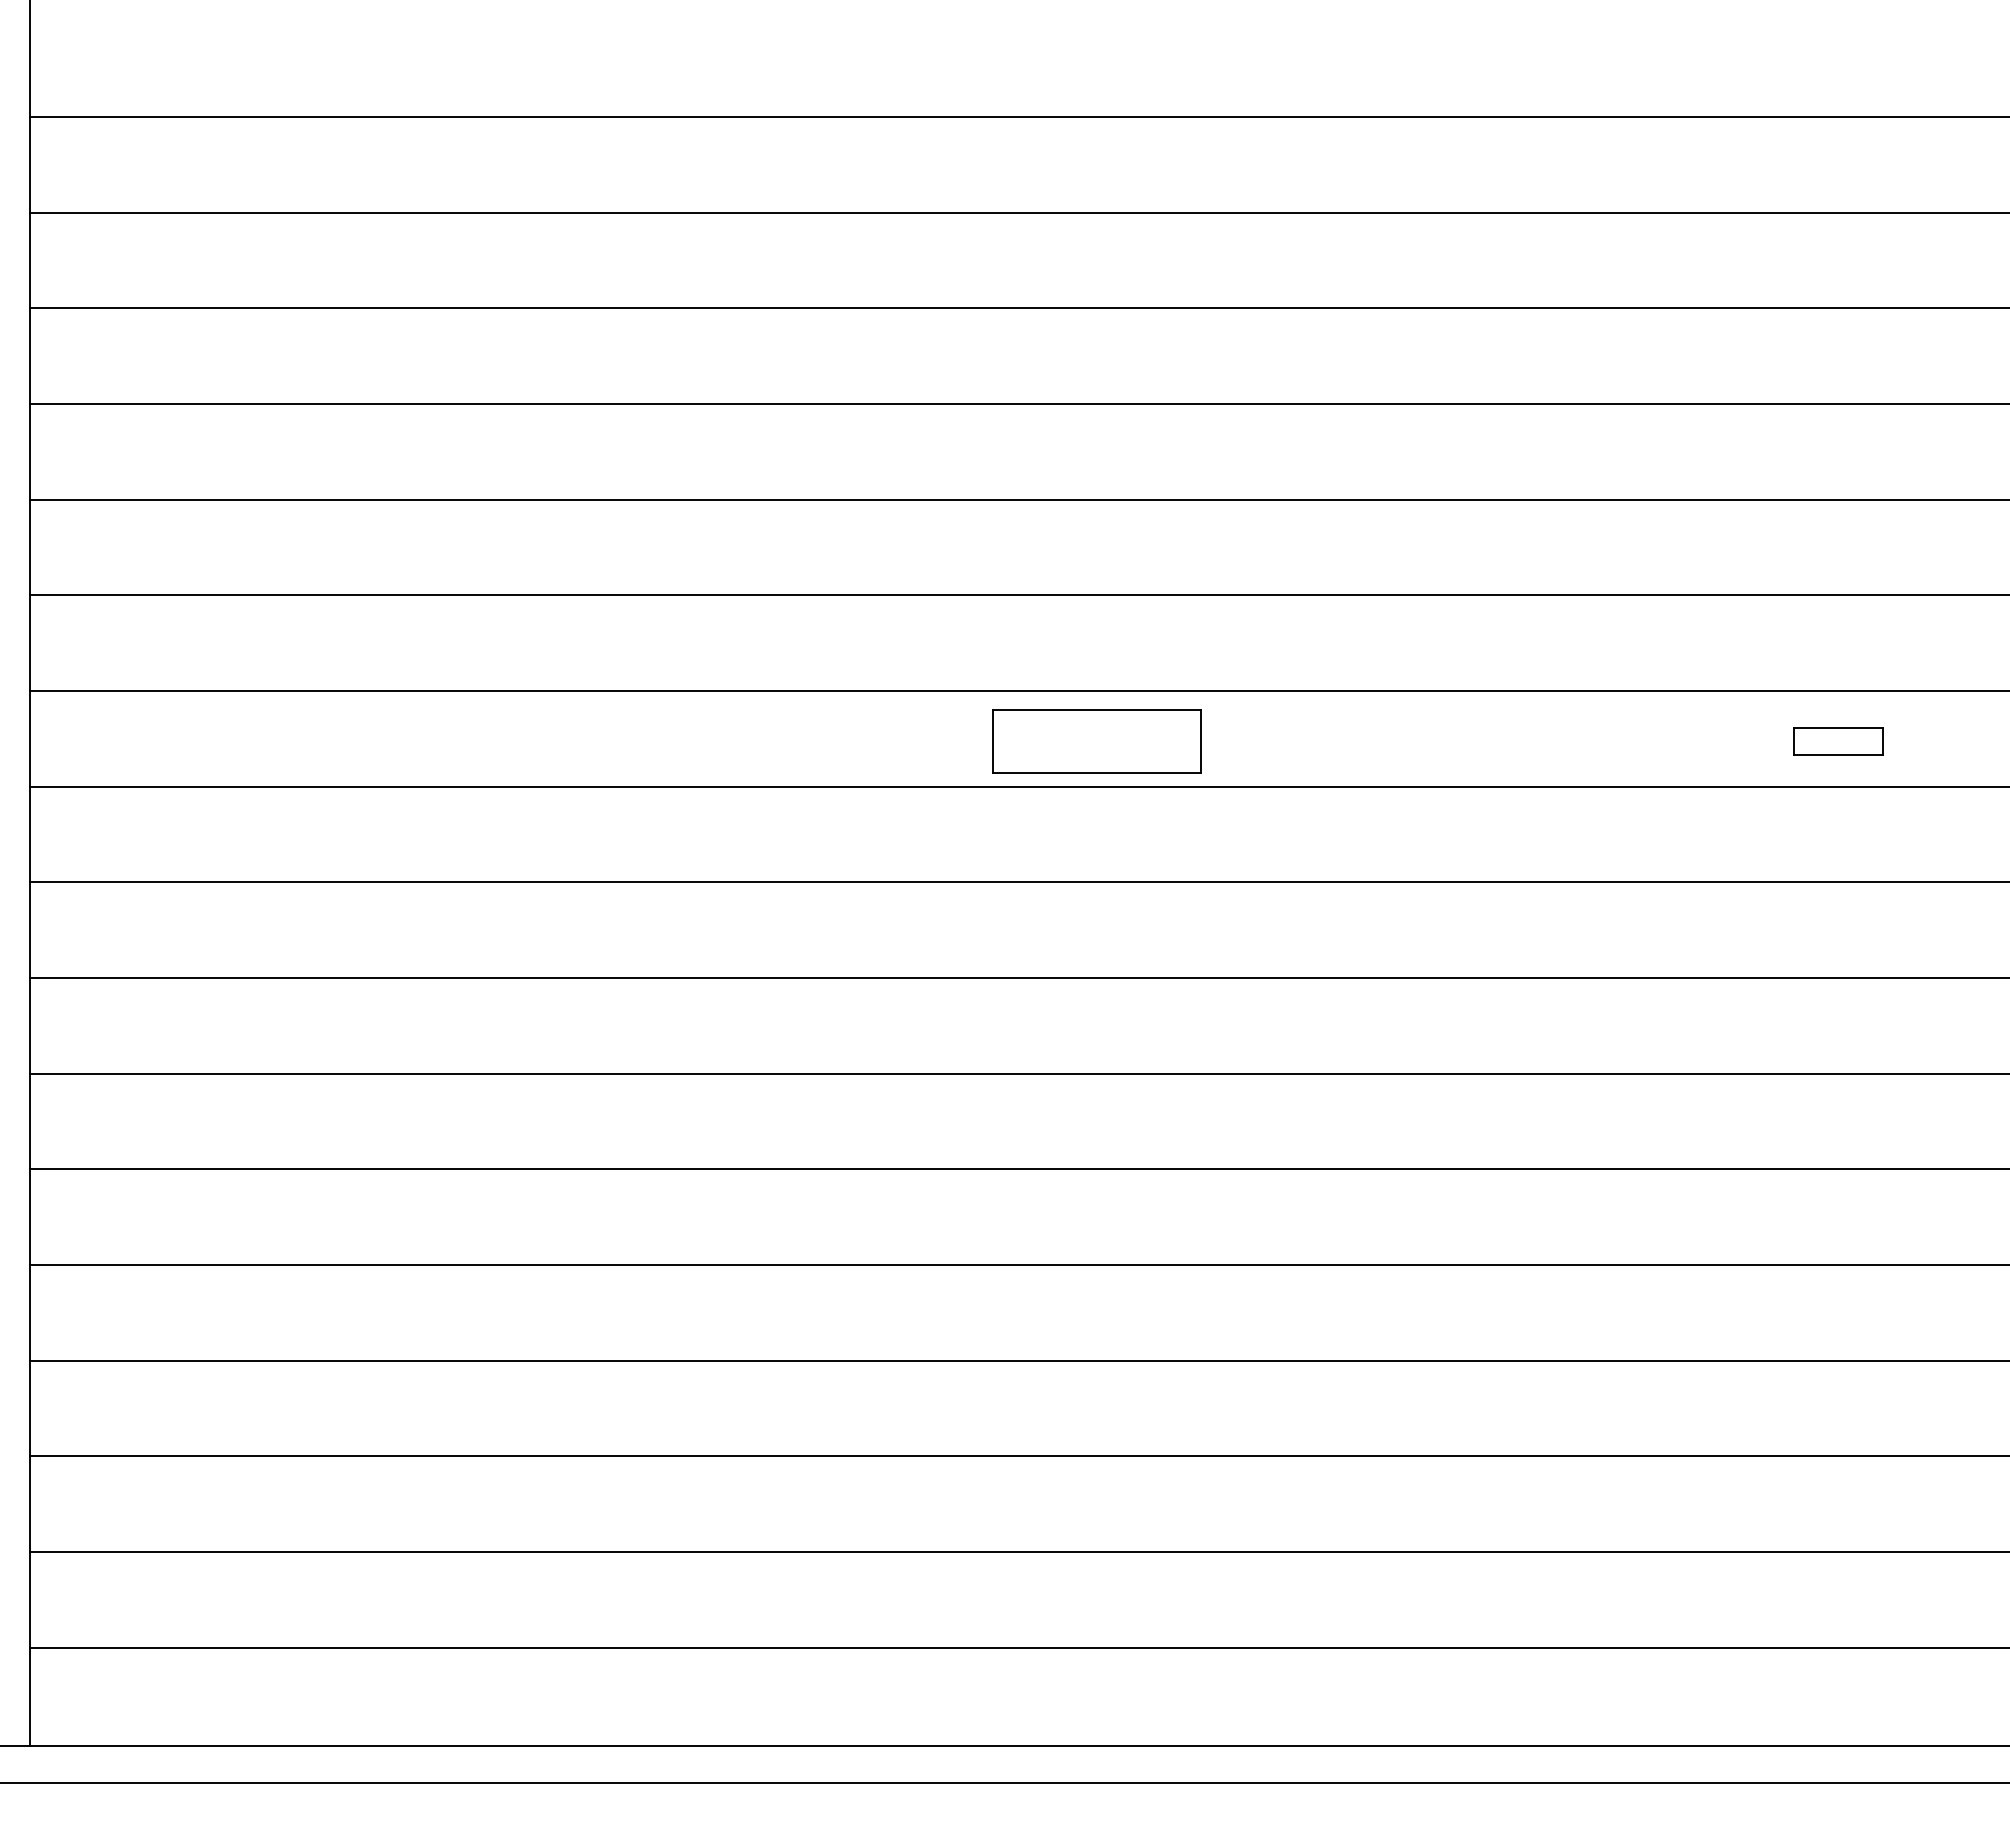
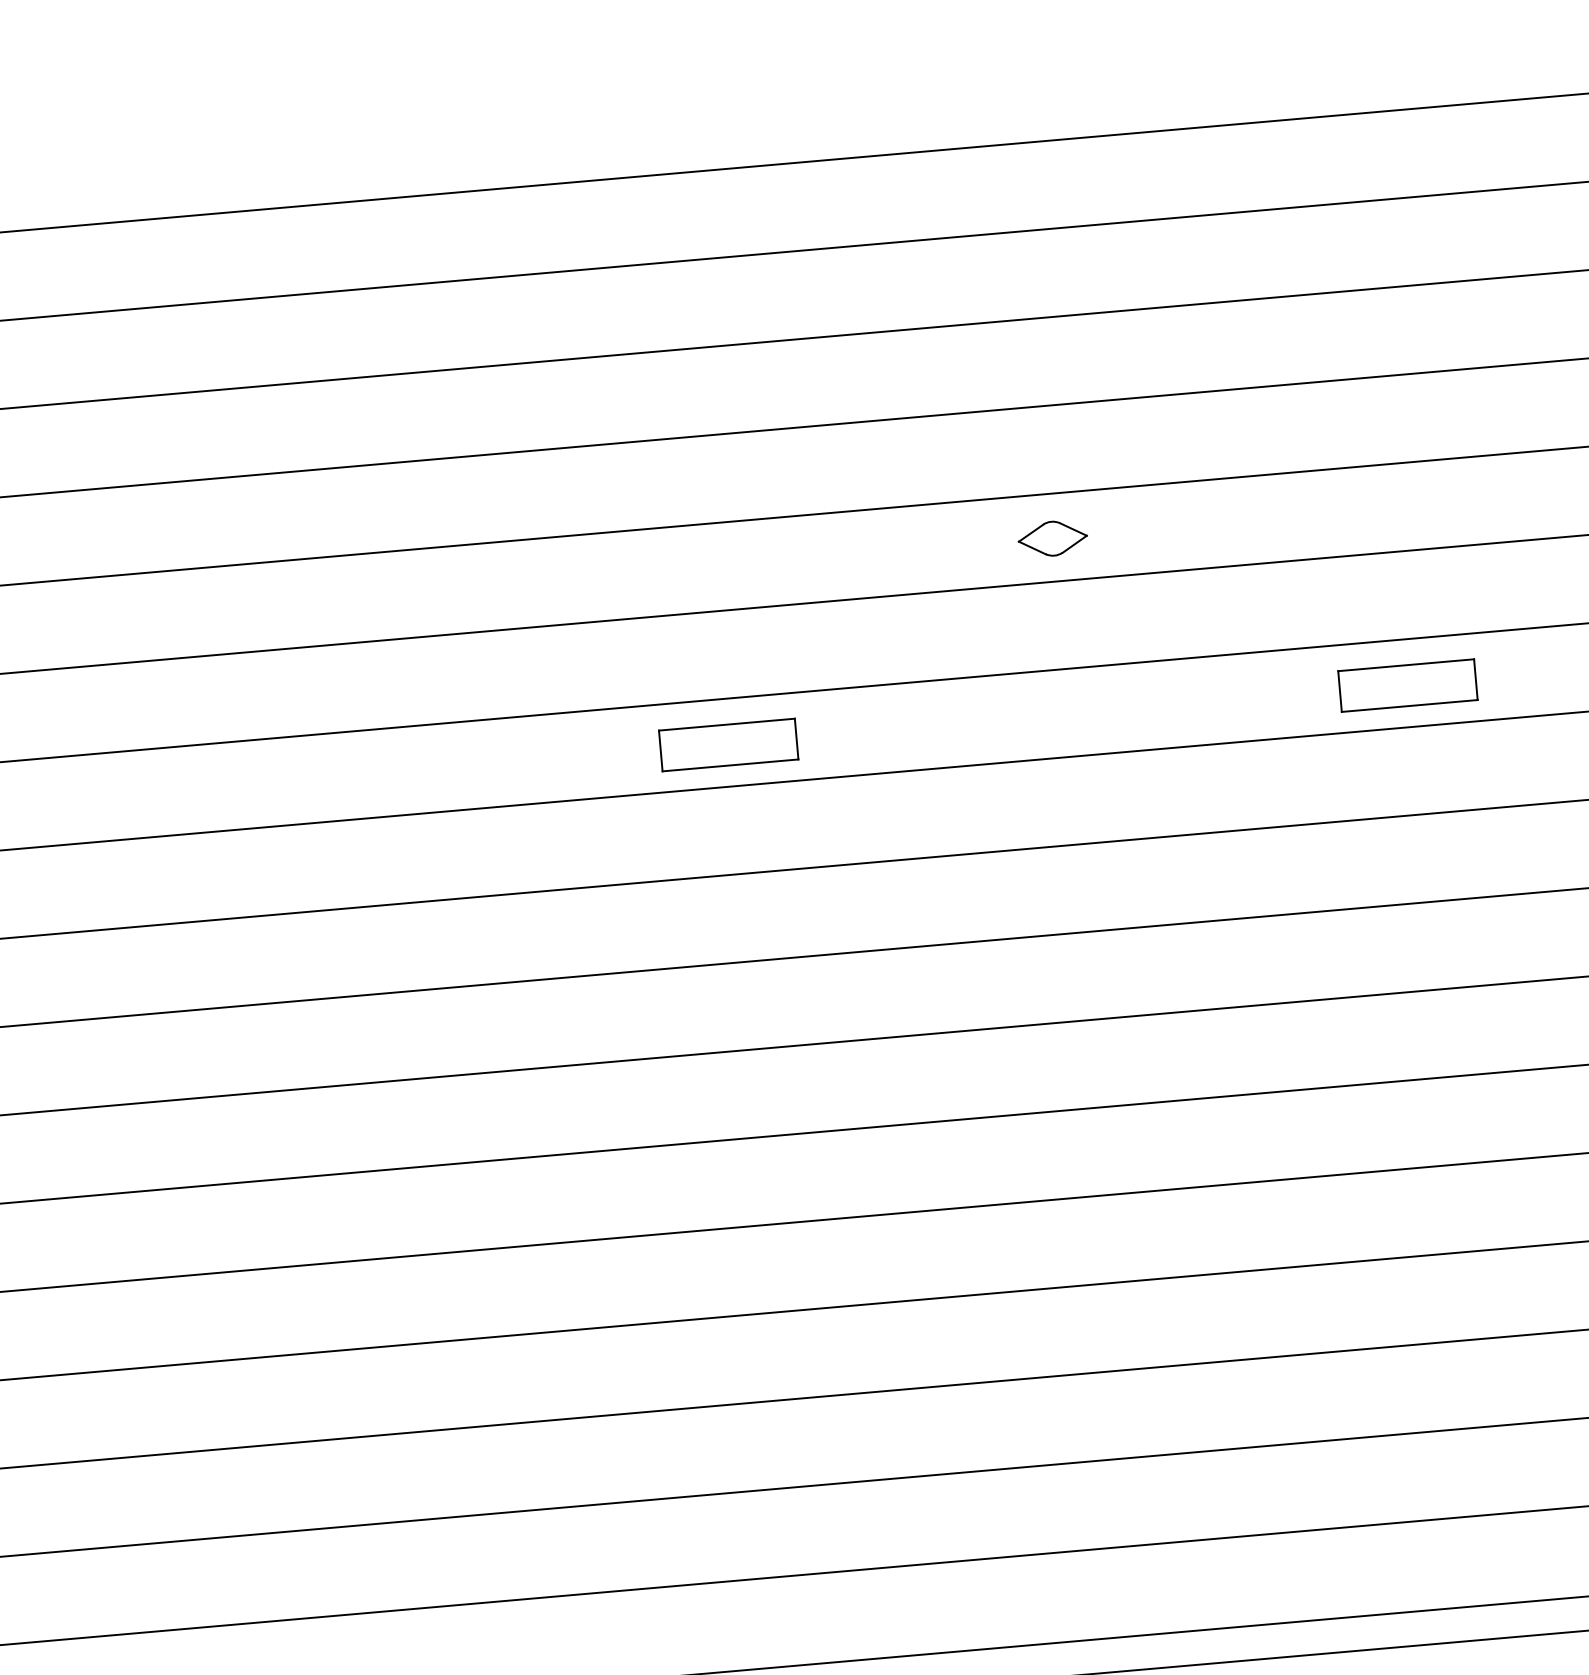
part: (1467, 548) -> (1052, 538), added
part: (1096, 741) -> (728, 745), size x0.71
part: (1838, 741) -> (1407, 685), size x1.67

